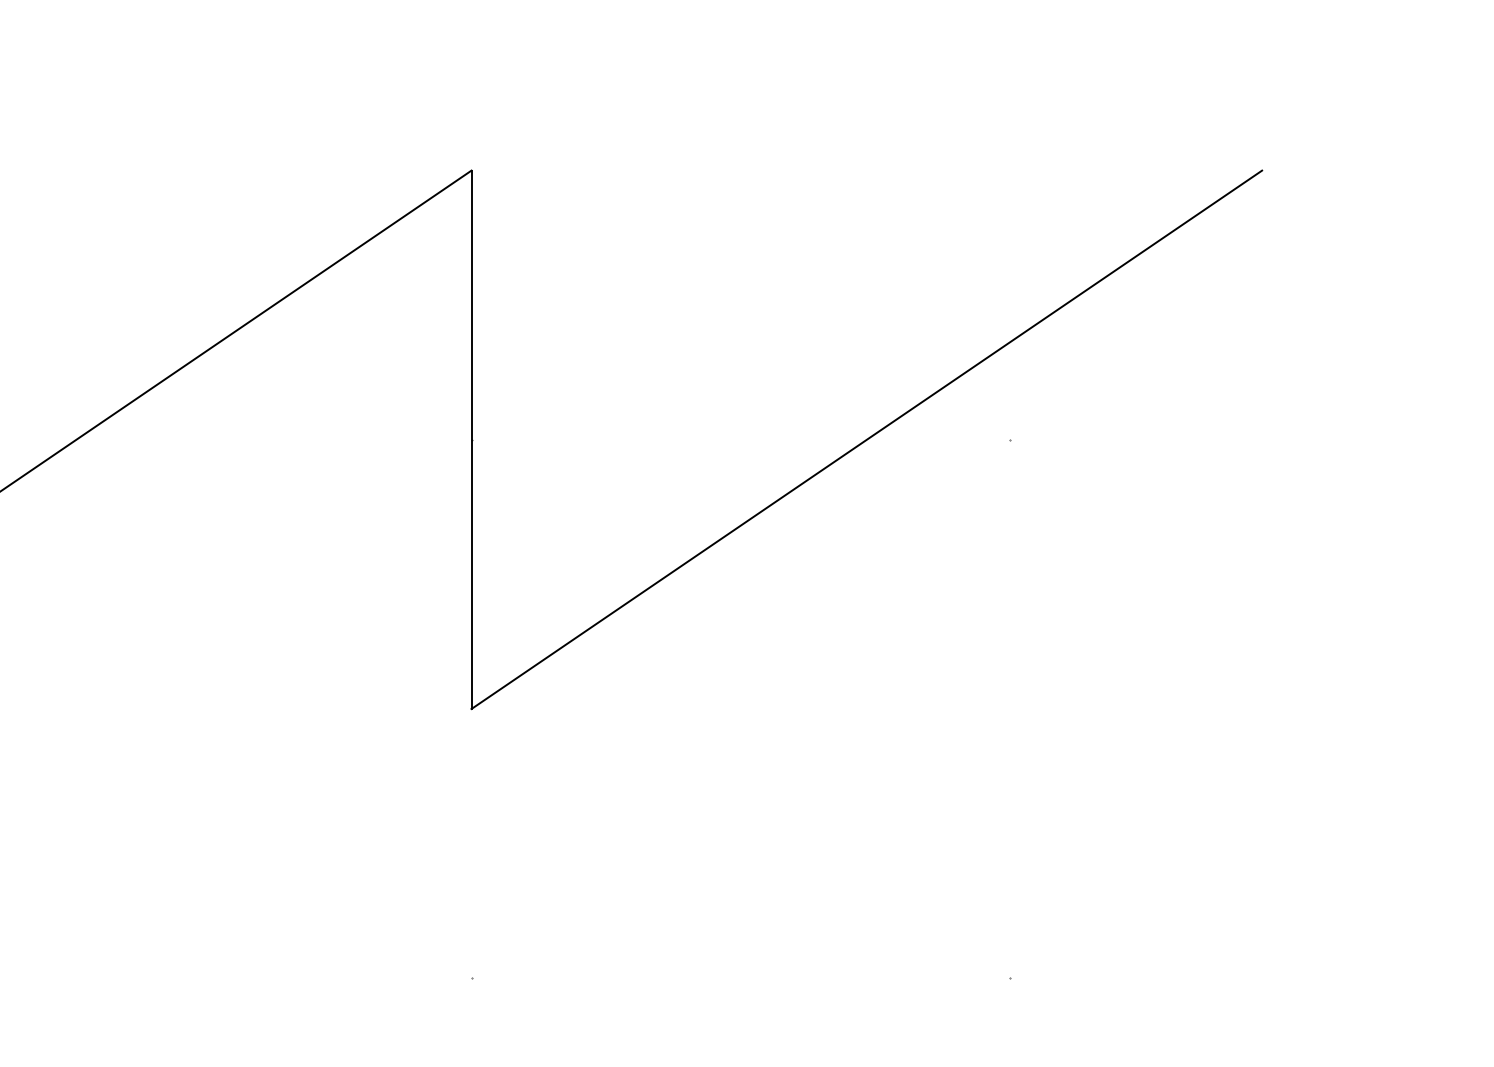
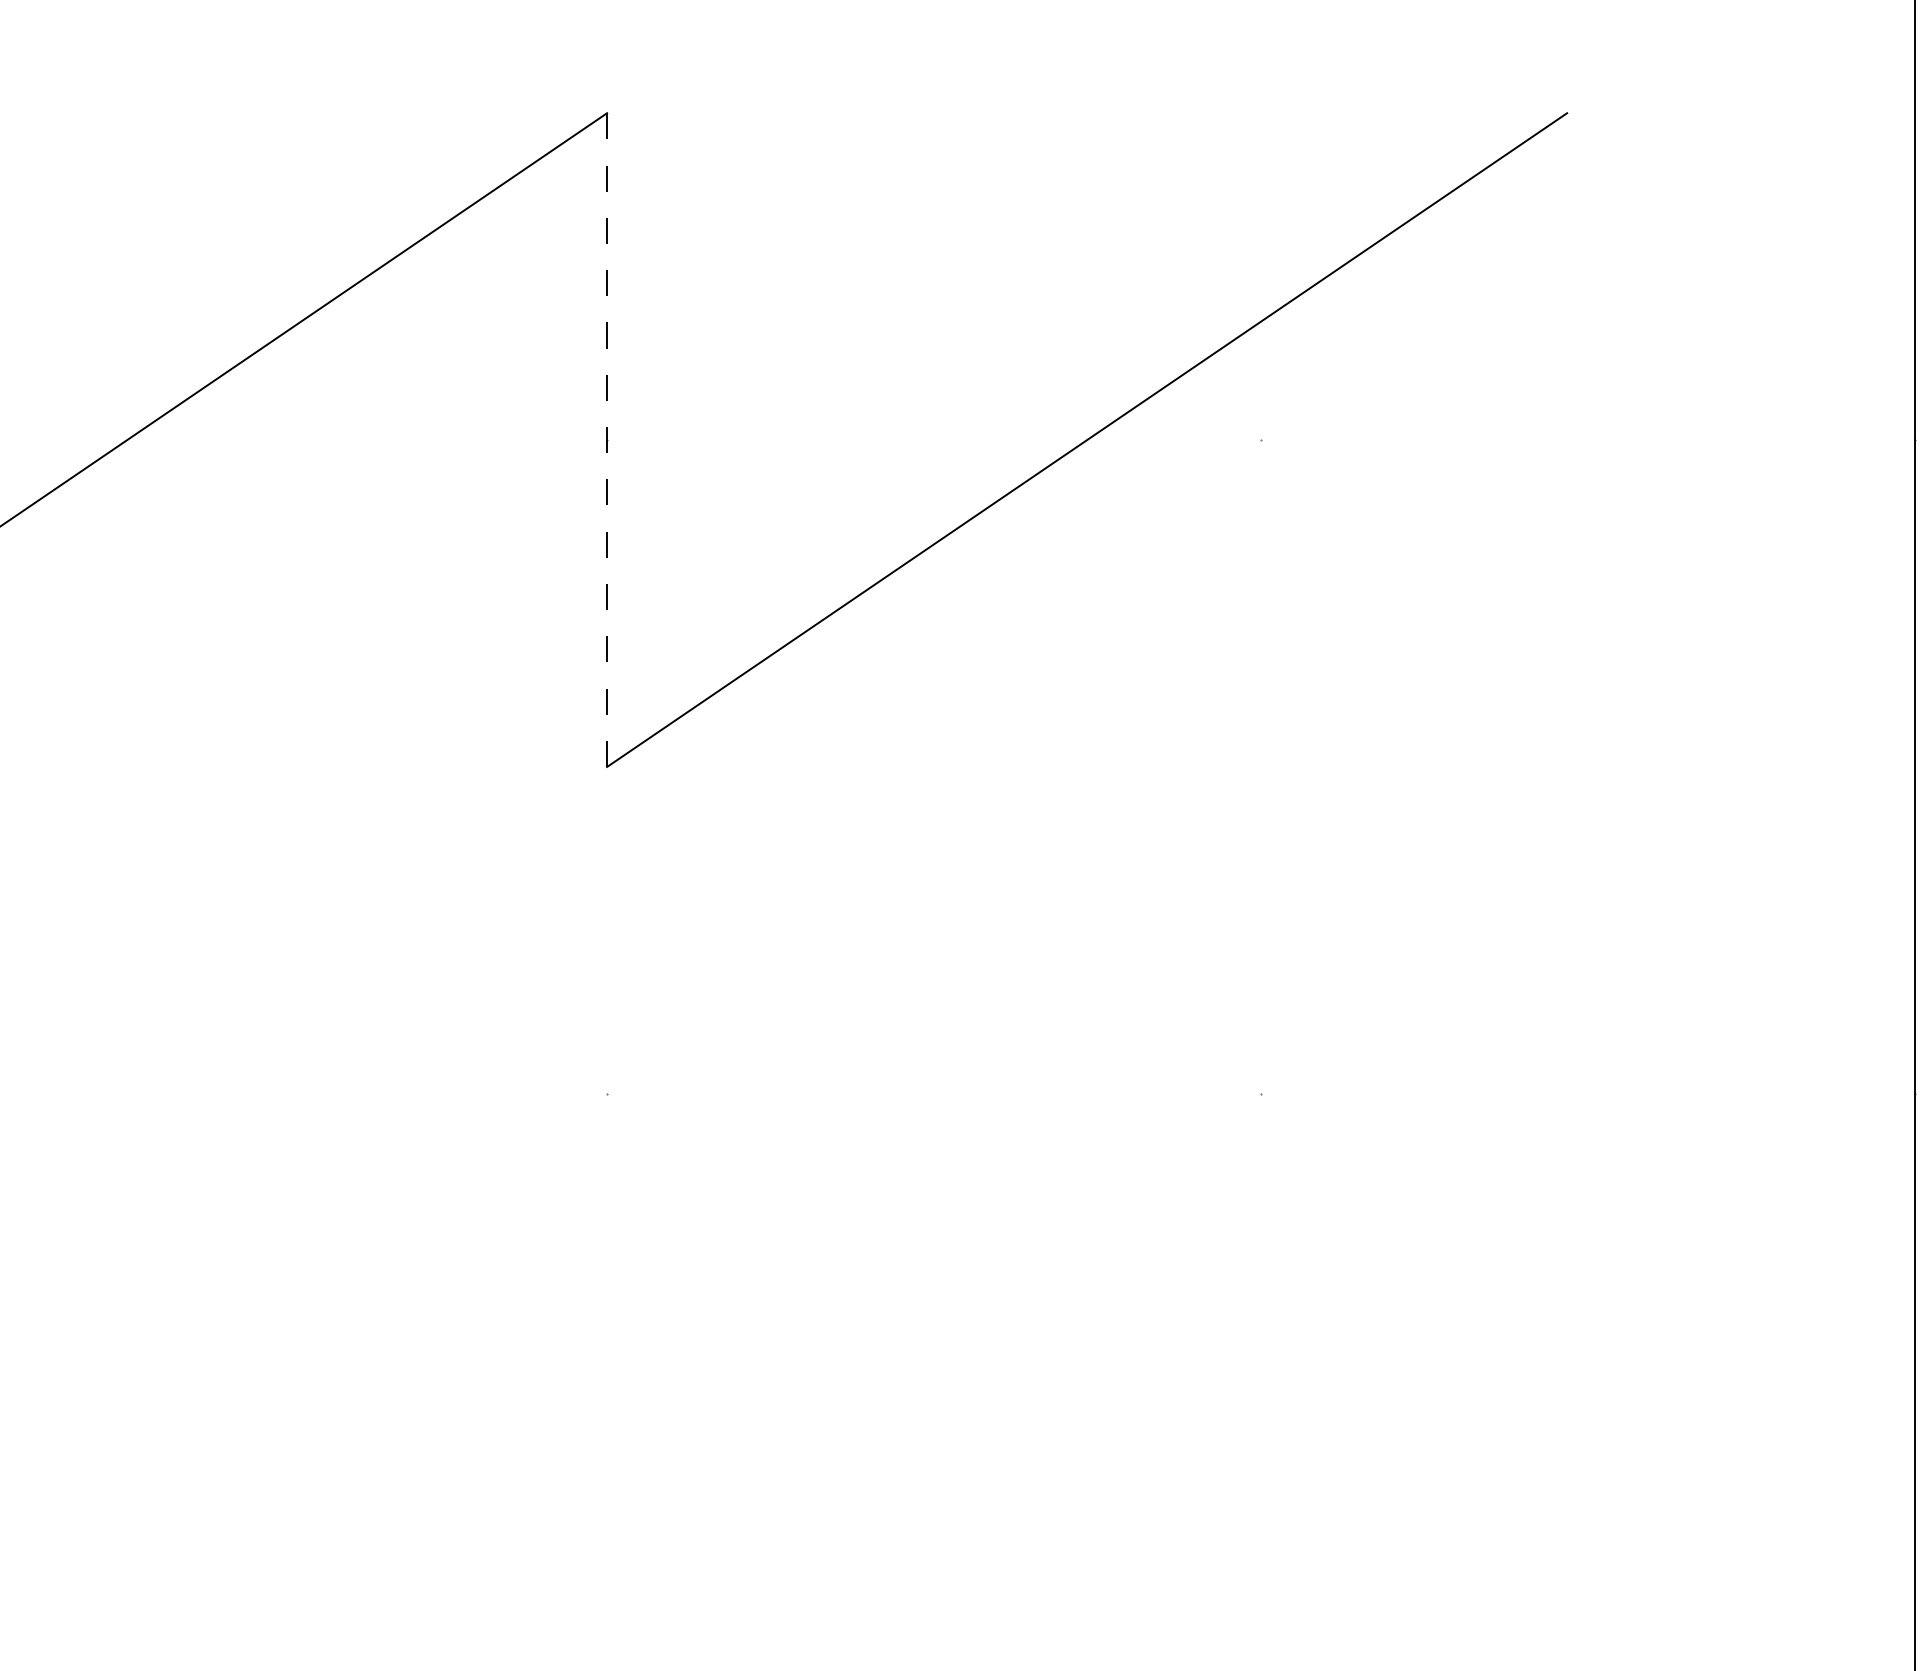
line: (471, 440) -> (607, 440), solid -> dashed

